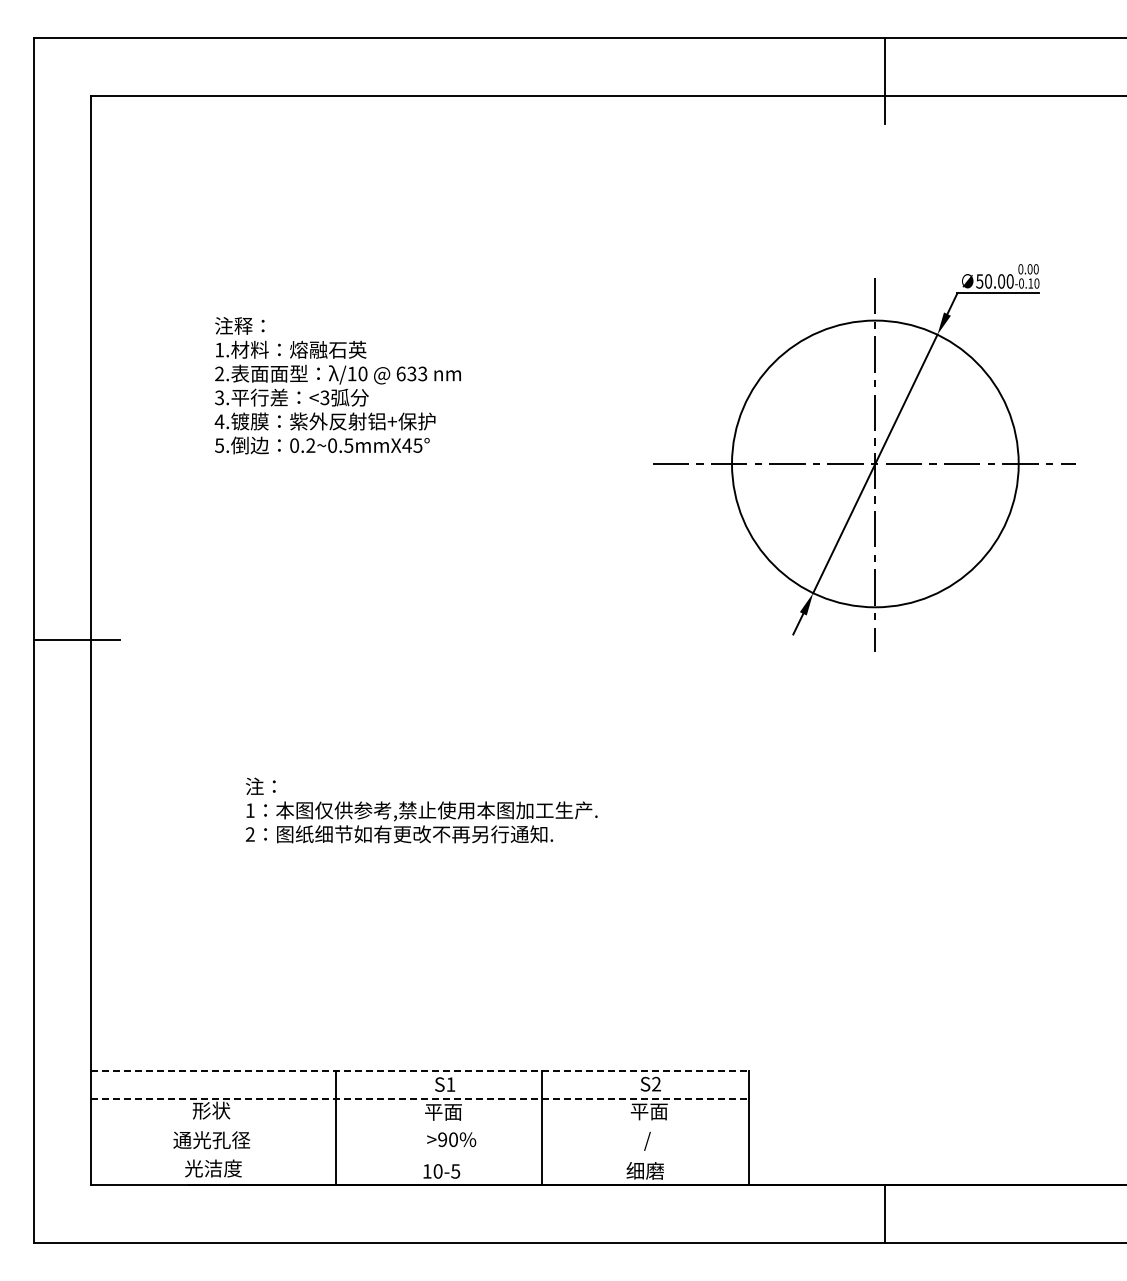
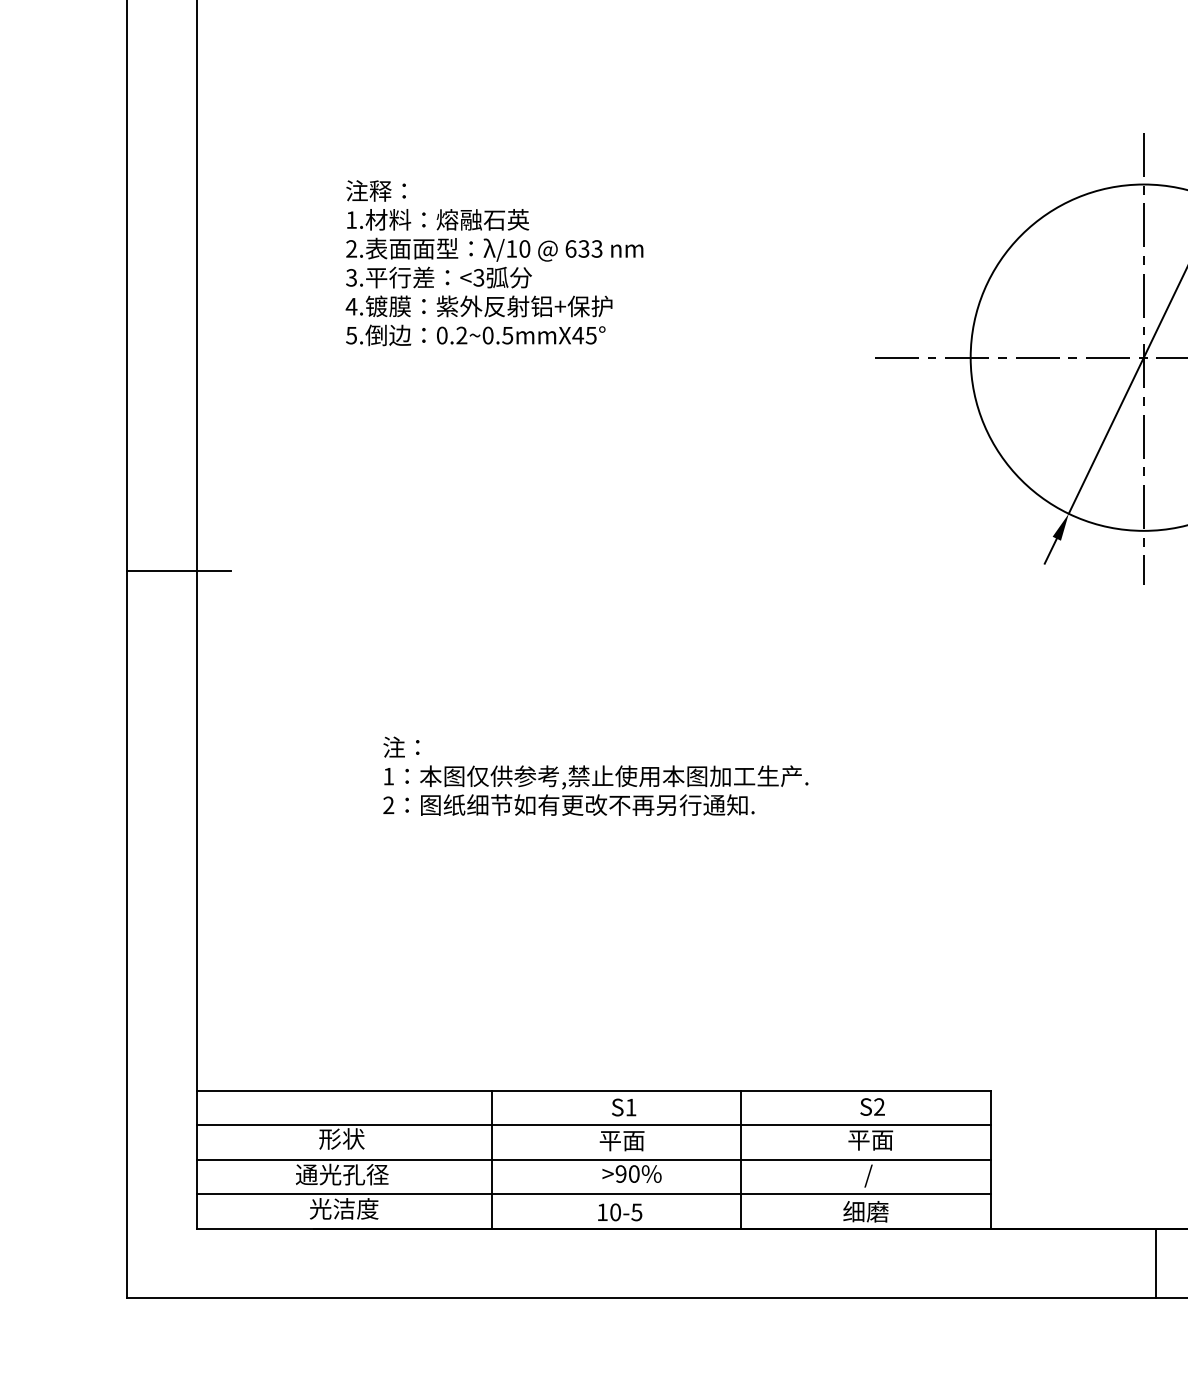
line: (419, 1070) -> (593, 1090), dashed -> solid
line: (419, 1099) -> (593, 1125), dashed -> solid
line: (419, 1127) -> (593, 1159), added
line: (419, 1156) -> (593, 1194), added

